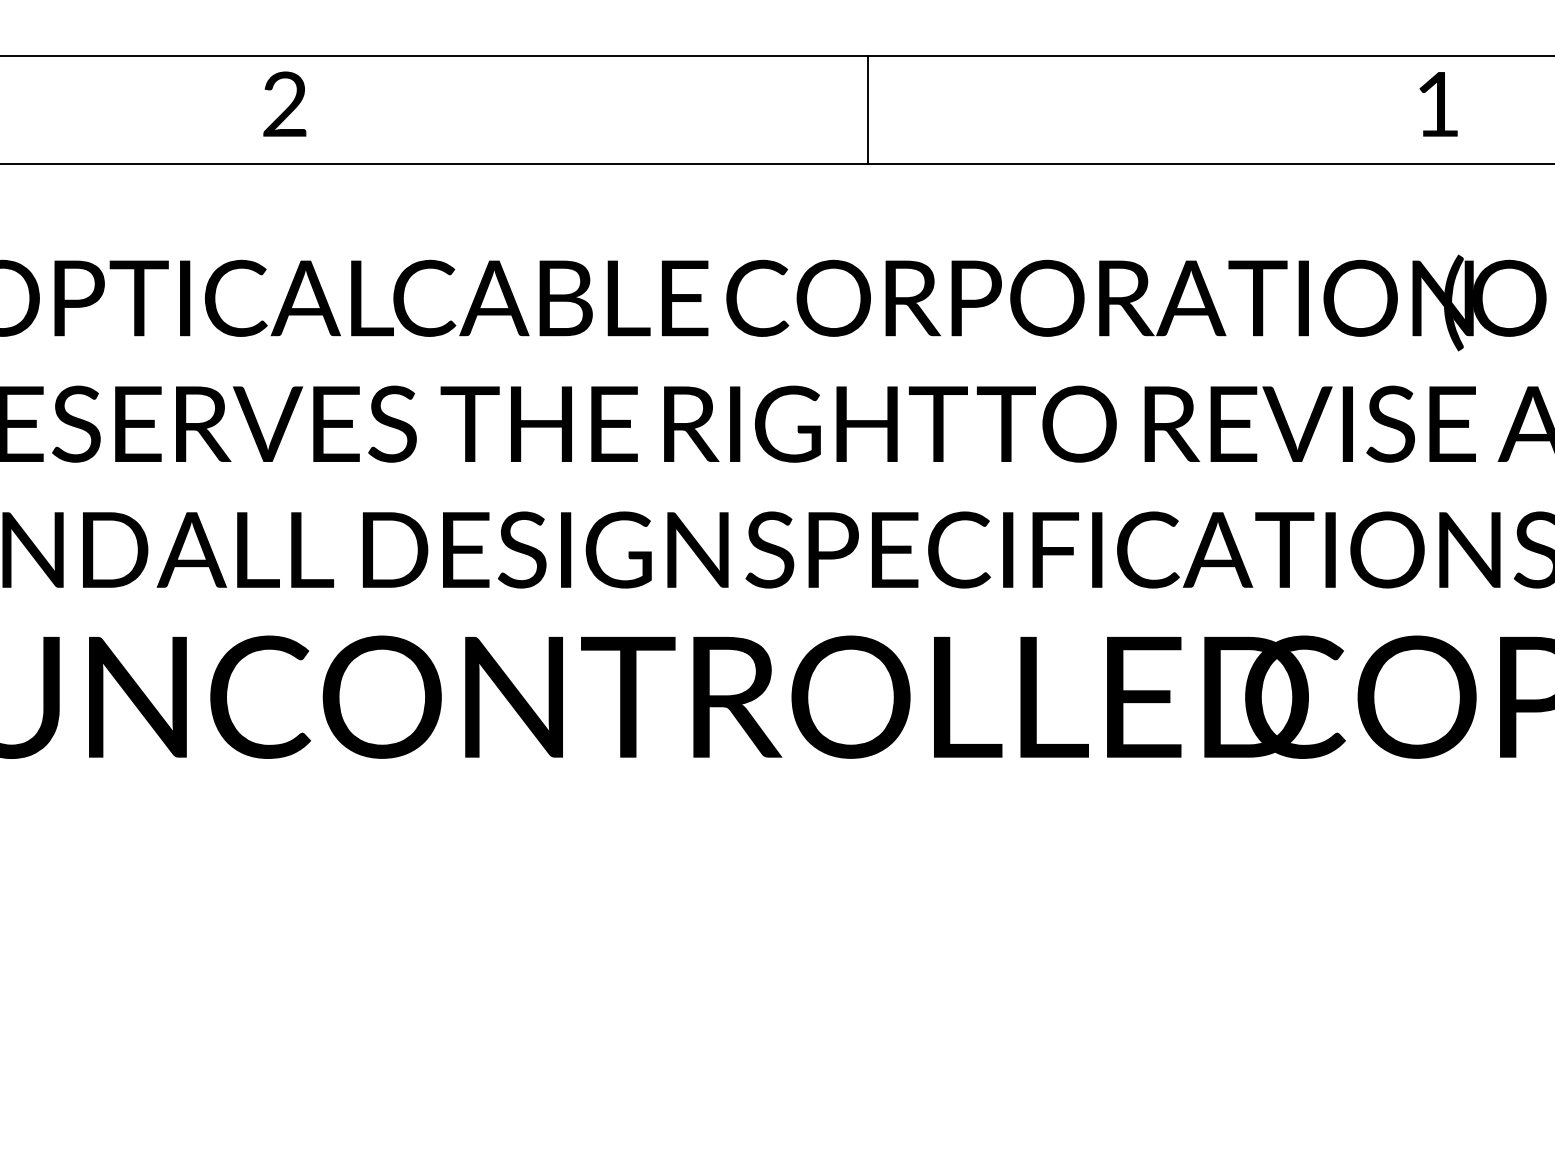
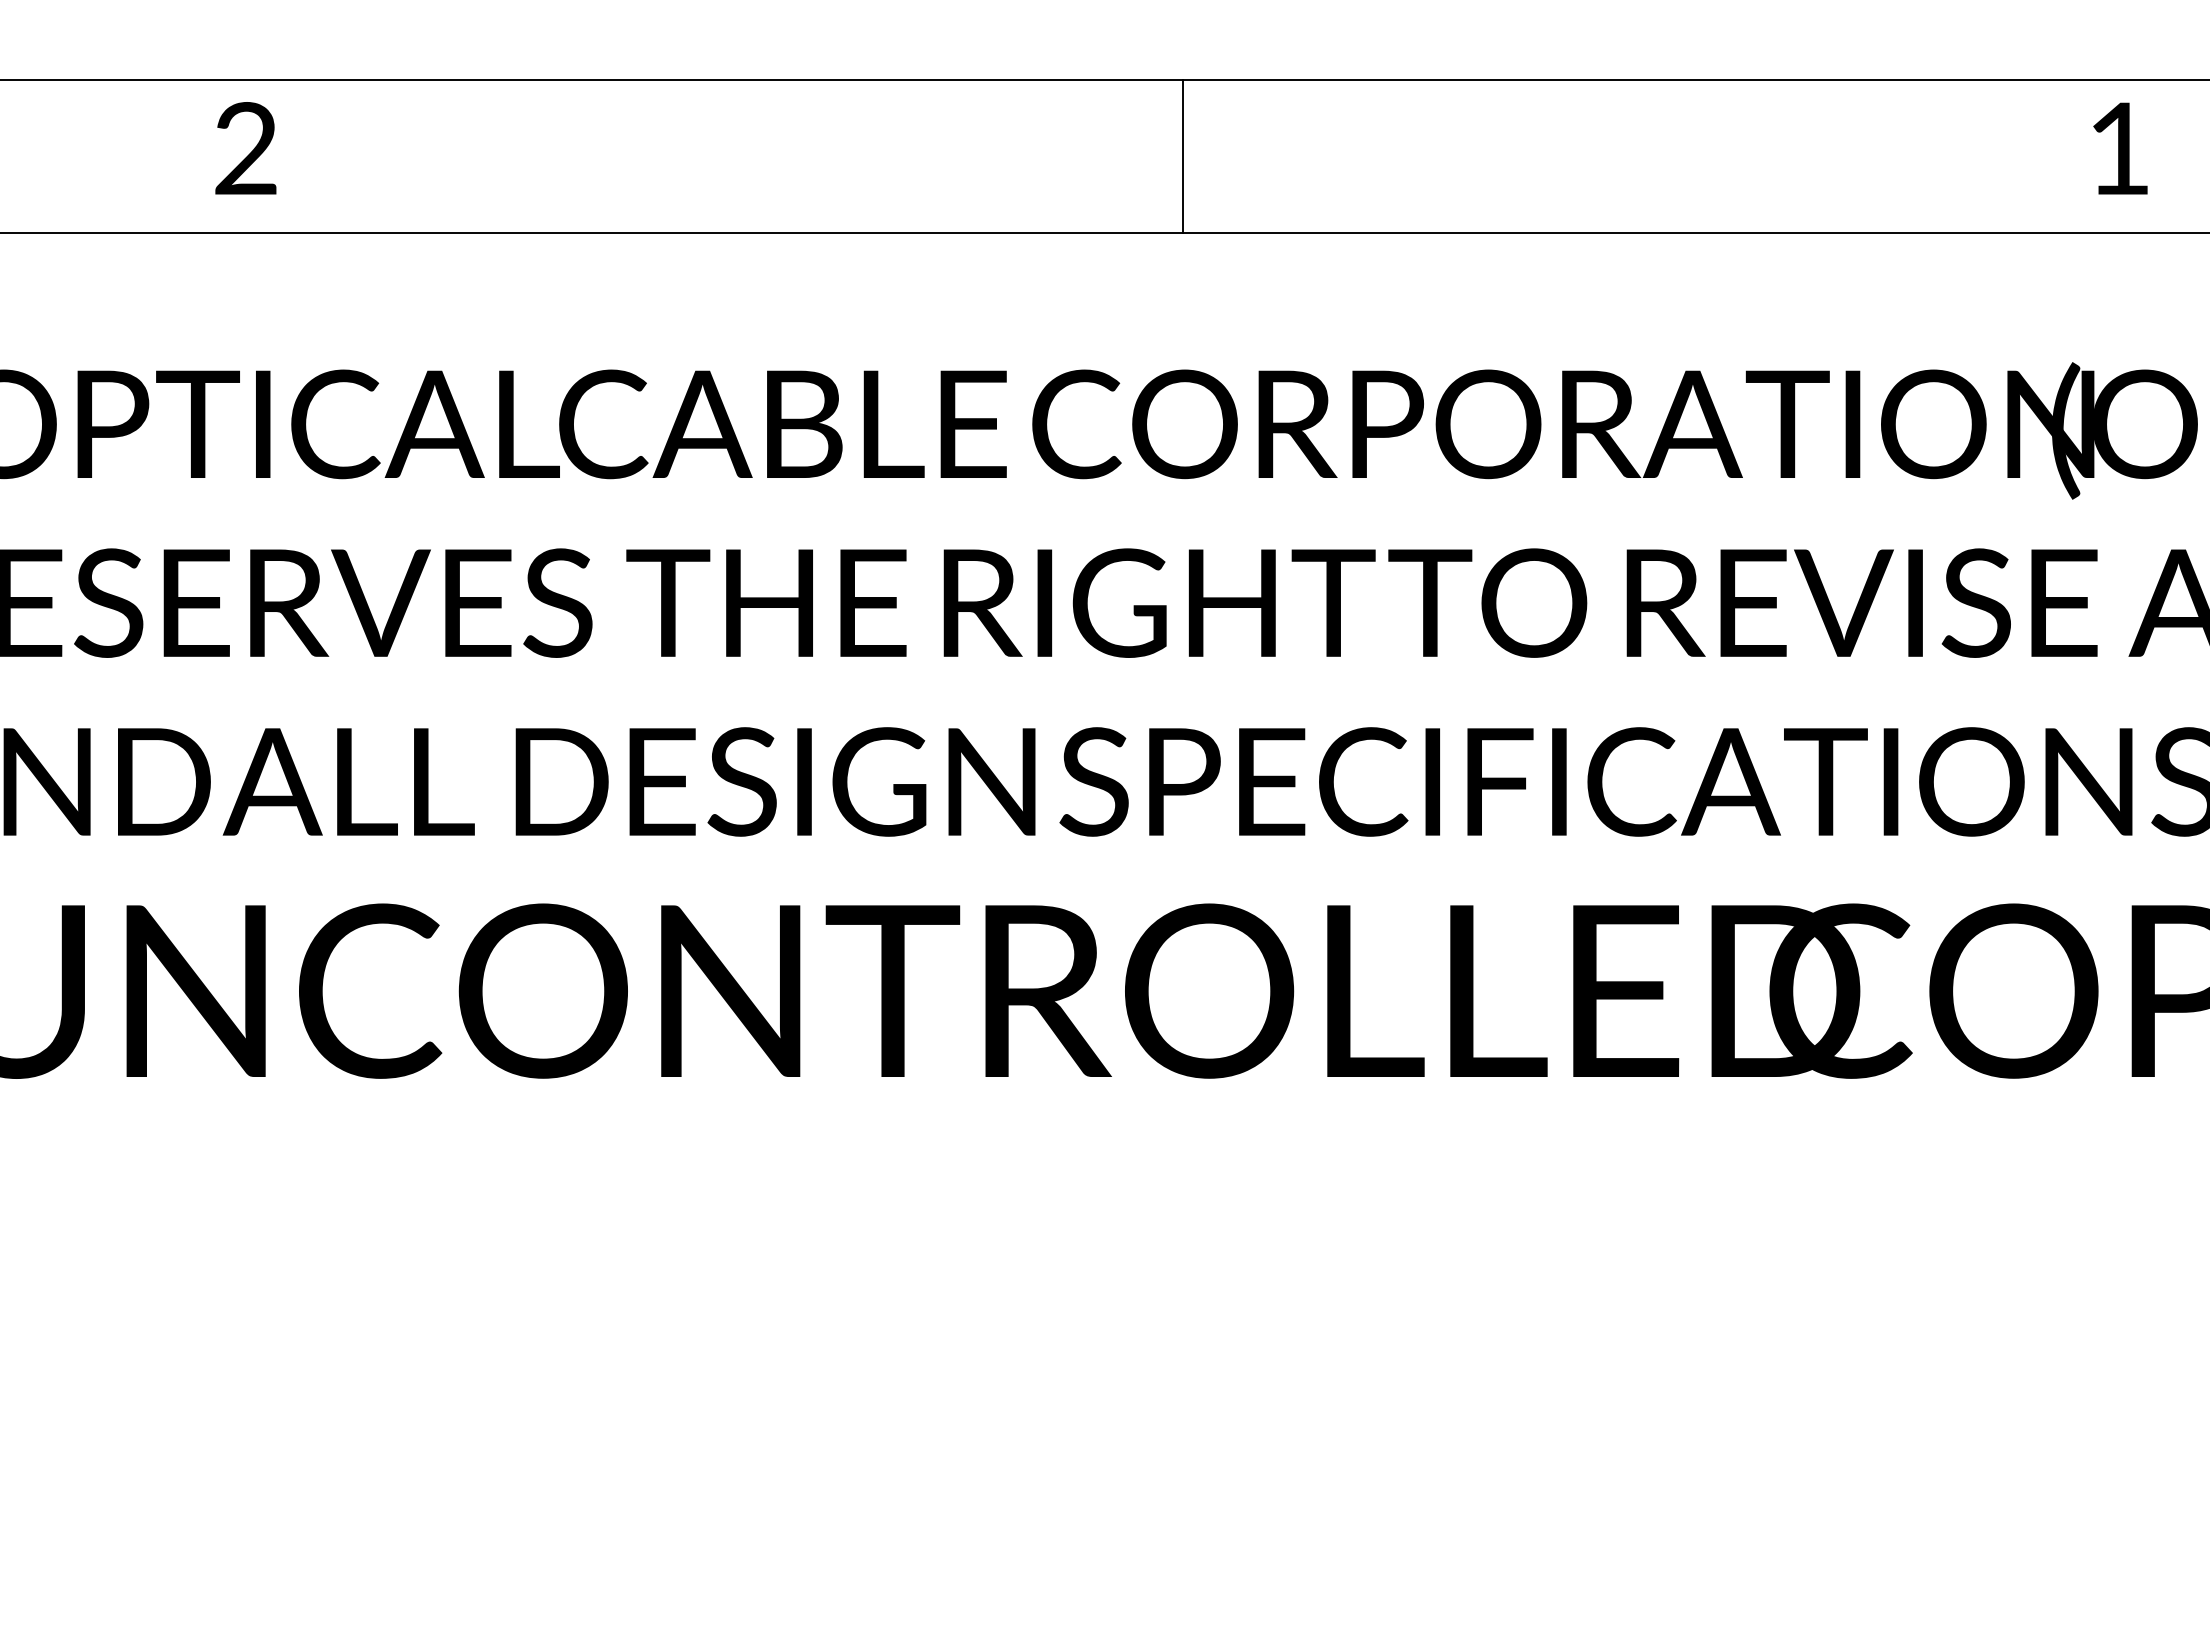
text: (284, 104) -> (245, 148), moved
text: (1438, 104) -> (2120, 148), moved
line: (867, 109) -> (1182, 156), moved

